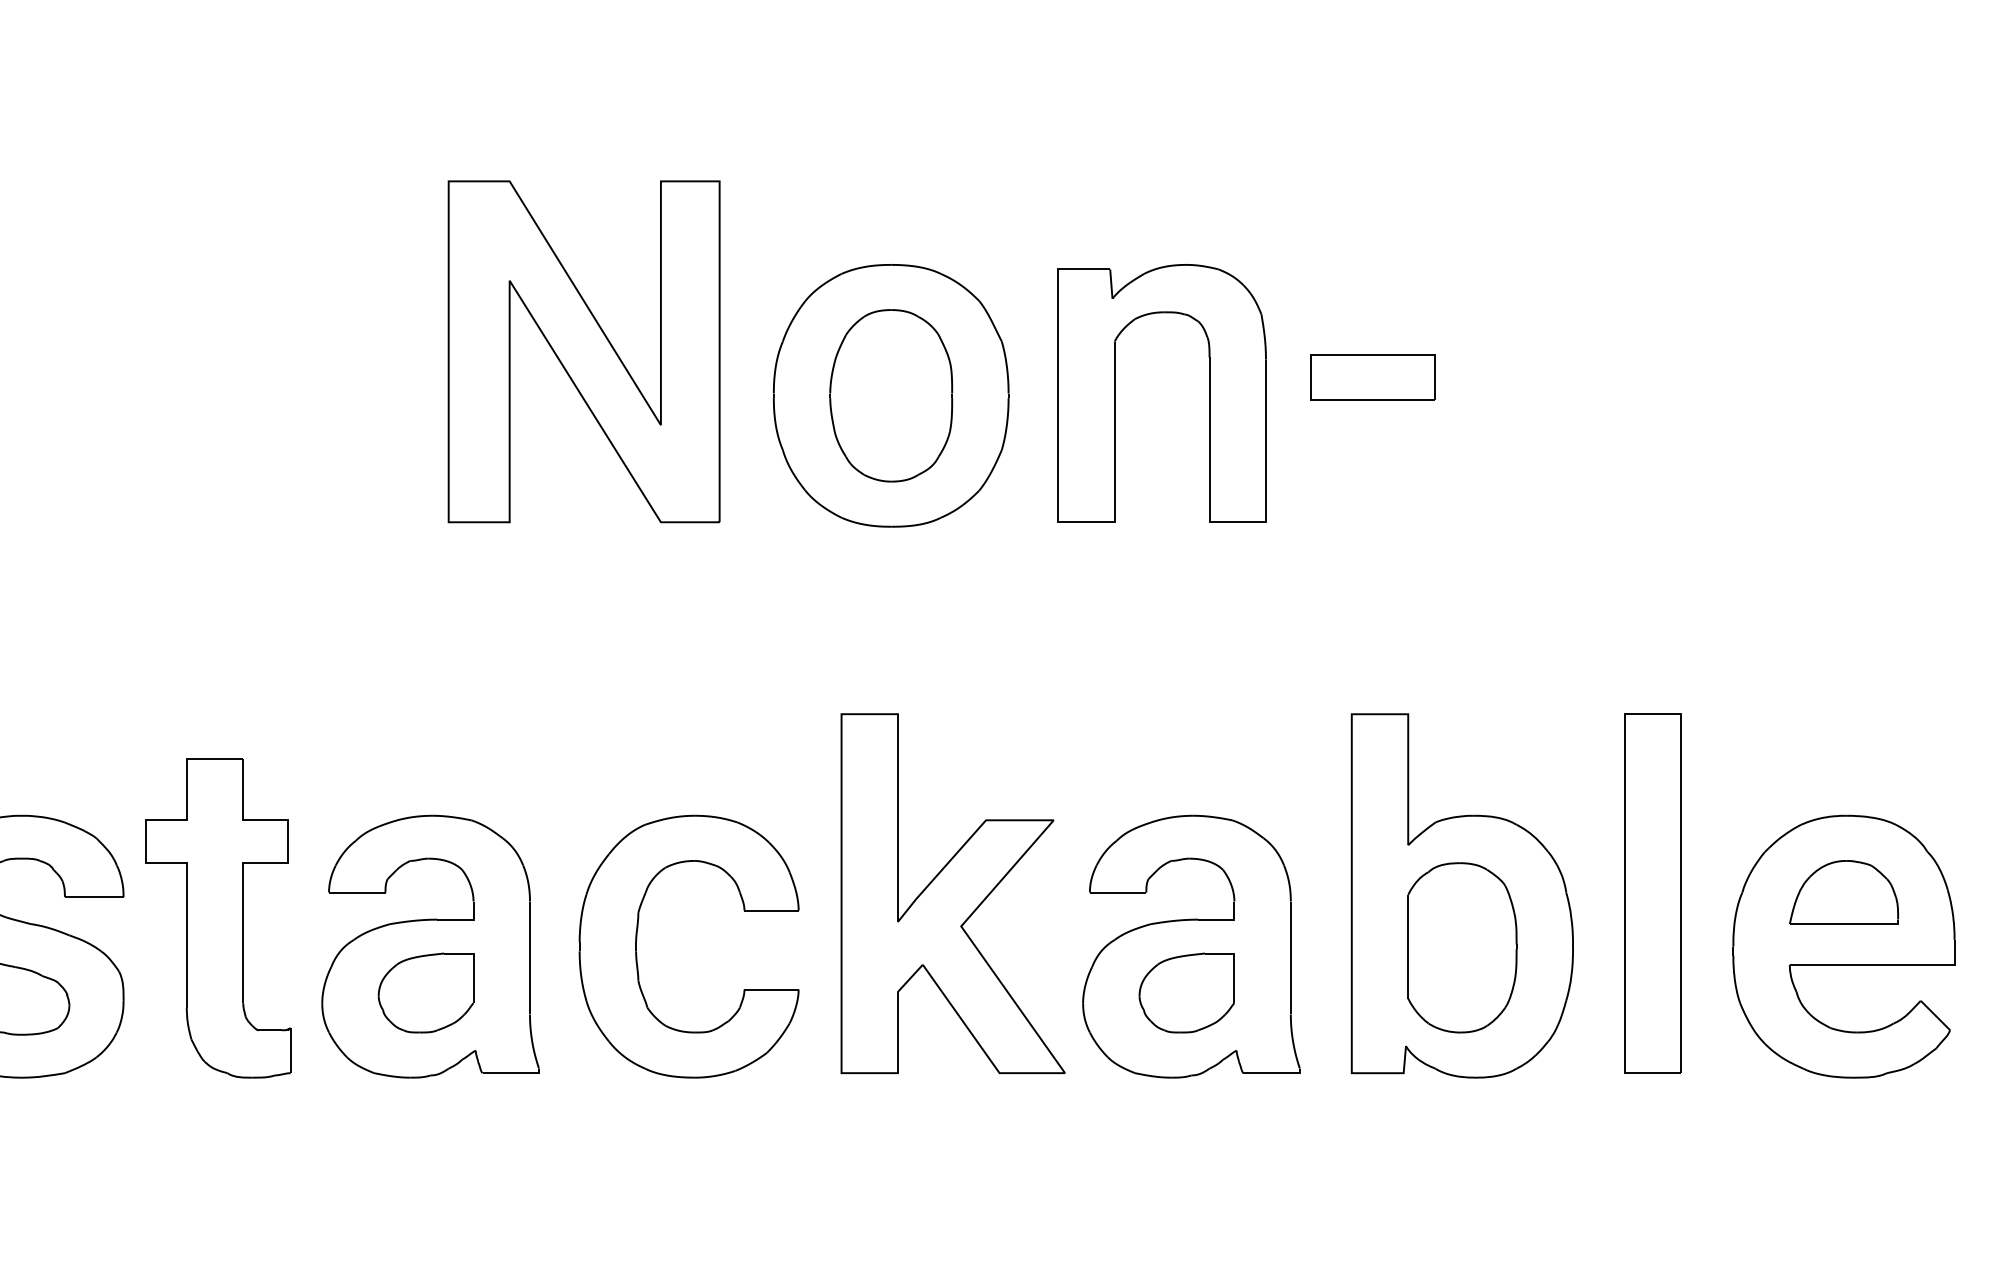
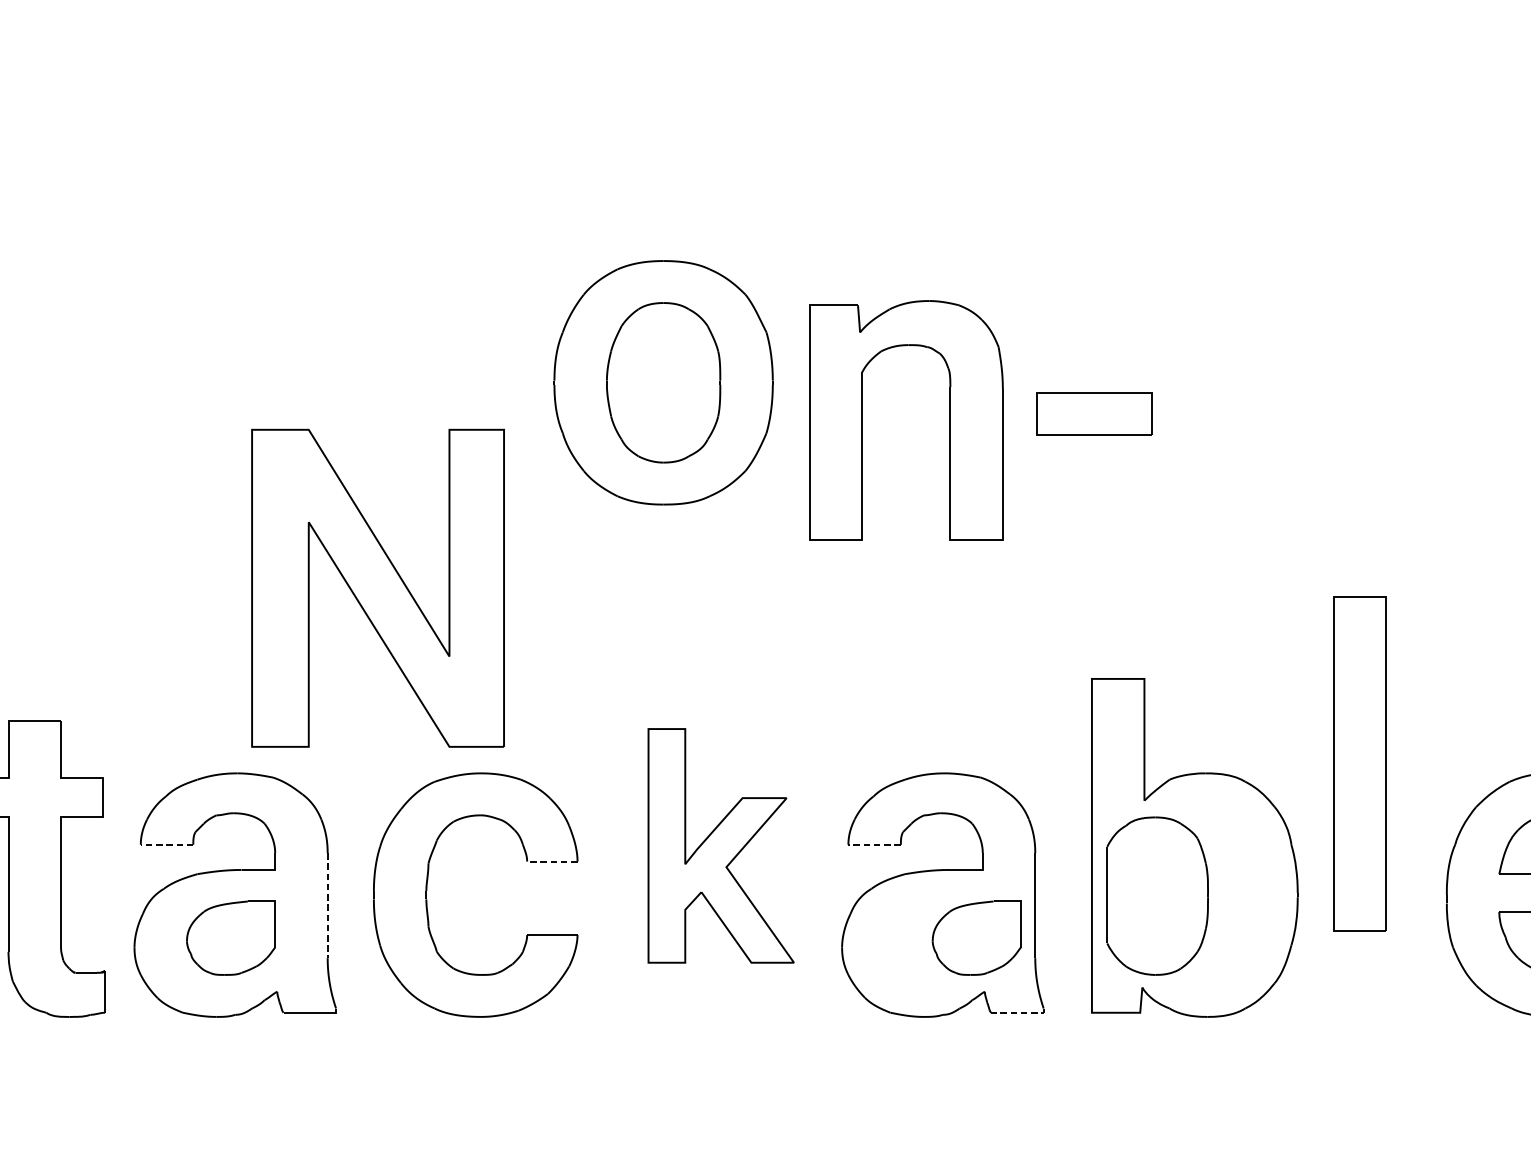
part: (583, 351) -> (377, 588), moved
part: (1372, 377) -> (1093, 414), moved
part: (1115, 393) -> (862, 420), moved
line: (356, 892) -> (166, 844), solid -> dashed
line: (1117, 892) -> (874, 844), solid -> dashed
part: (952, 893) -> (720, 845), size x0.7
part: (1652, 893) -> (1359, 763), moved
line: (771, 910) -> (552, 861), solid -> dashed
part: (1462, 947) -> (1157, 895), moved
line: (529, 958) -> (327, 906), solid -> dashed
part: (1186, 992) -> (976, 937), moved
line: (1274, 1073) -> (1020, 1013), solid -> dashed

